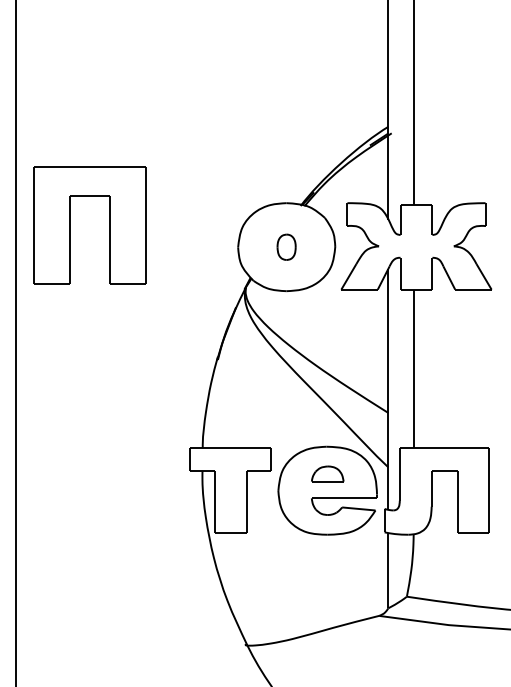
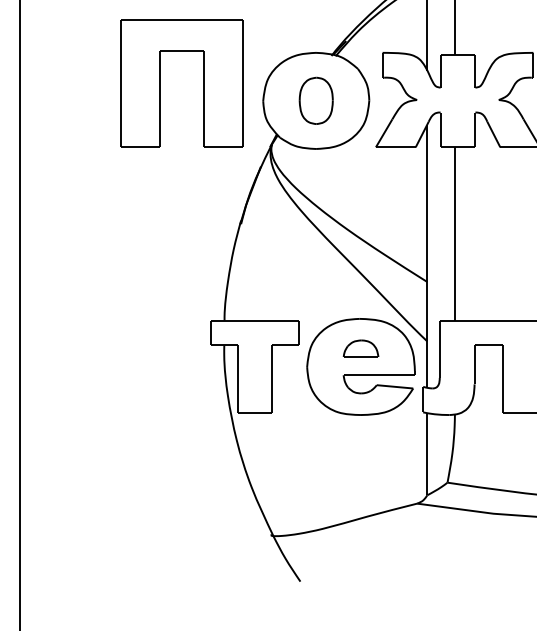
part: (70, 225) -> (160, 83), moved
part: (286, 247) -> (316, 101), size x1.67

